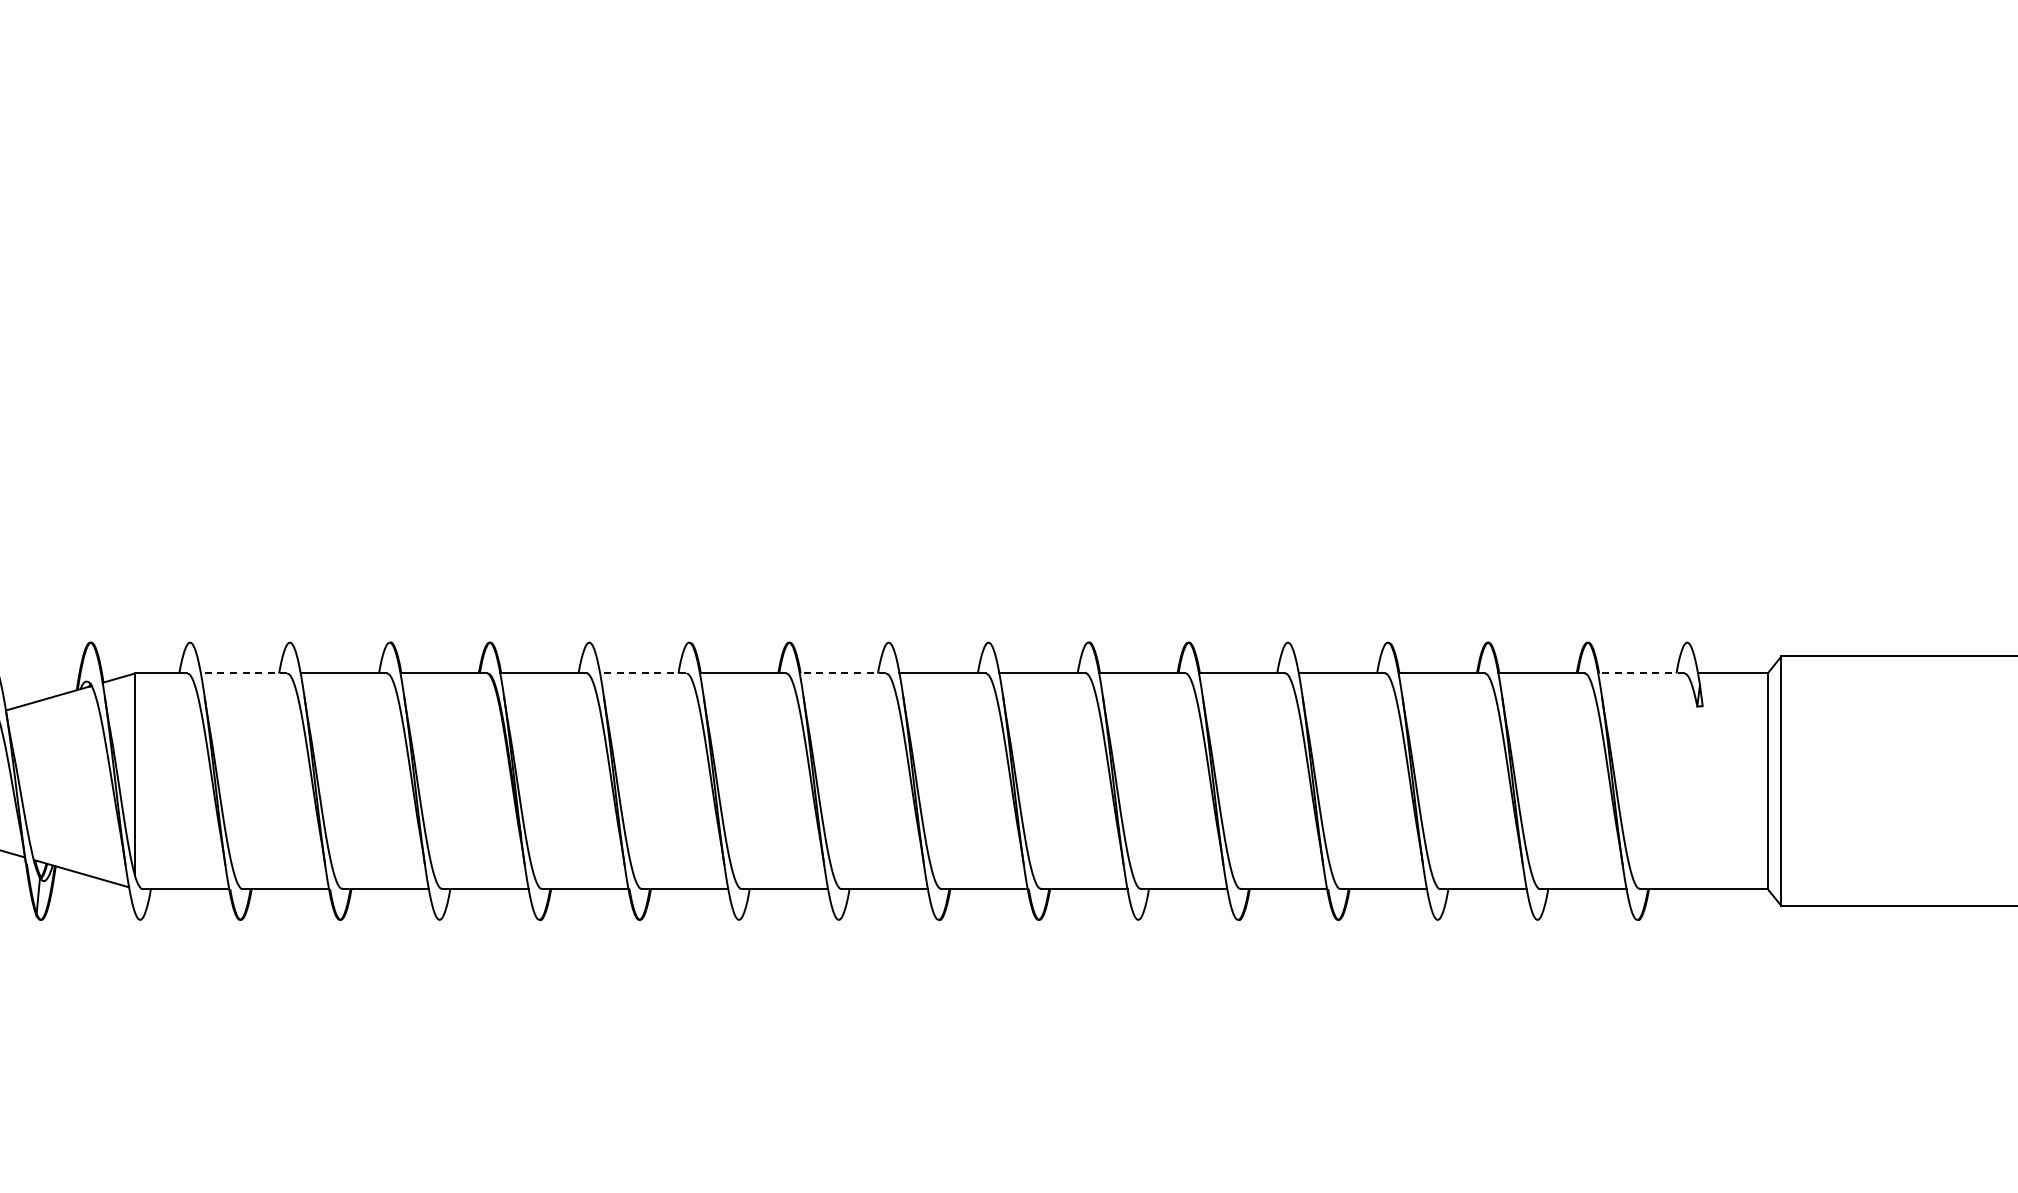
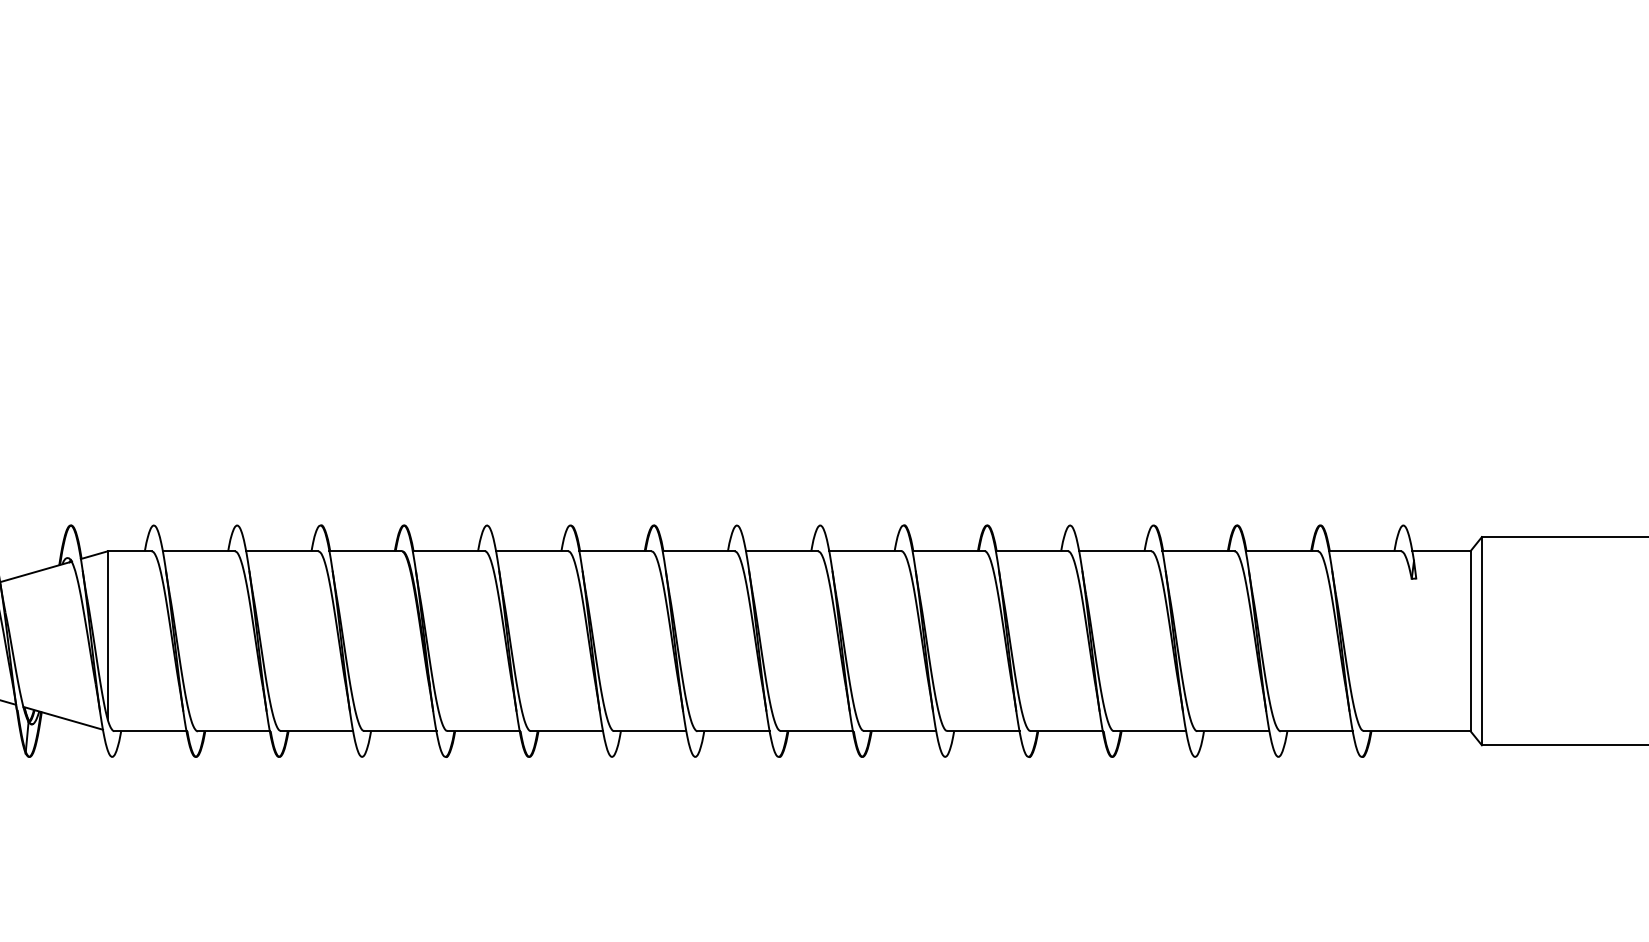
line: (243, 673) -> (198, 551), dashed -> solid
line: (642, 673) -> (531, 551), dashed -> solid
line: (842, 673) -> (698, 551), dashed -> solid
line: (1640, 673) -> (1364, 551), dashed -> solid

